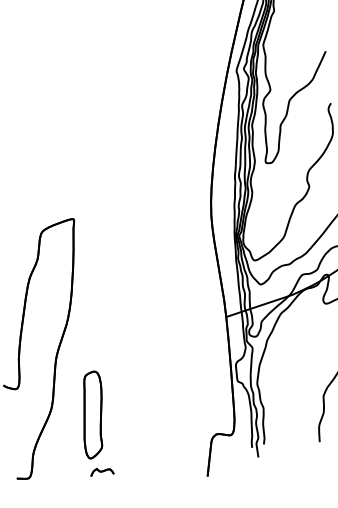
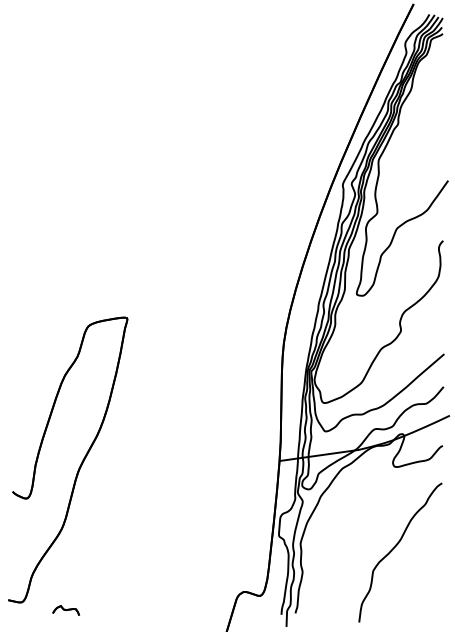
part: (92, 414) -> (107, 543), removed
part: (101, 472) -> (65, 610), moved

